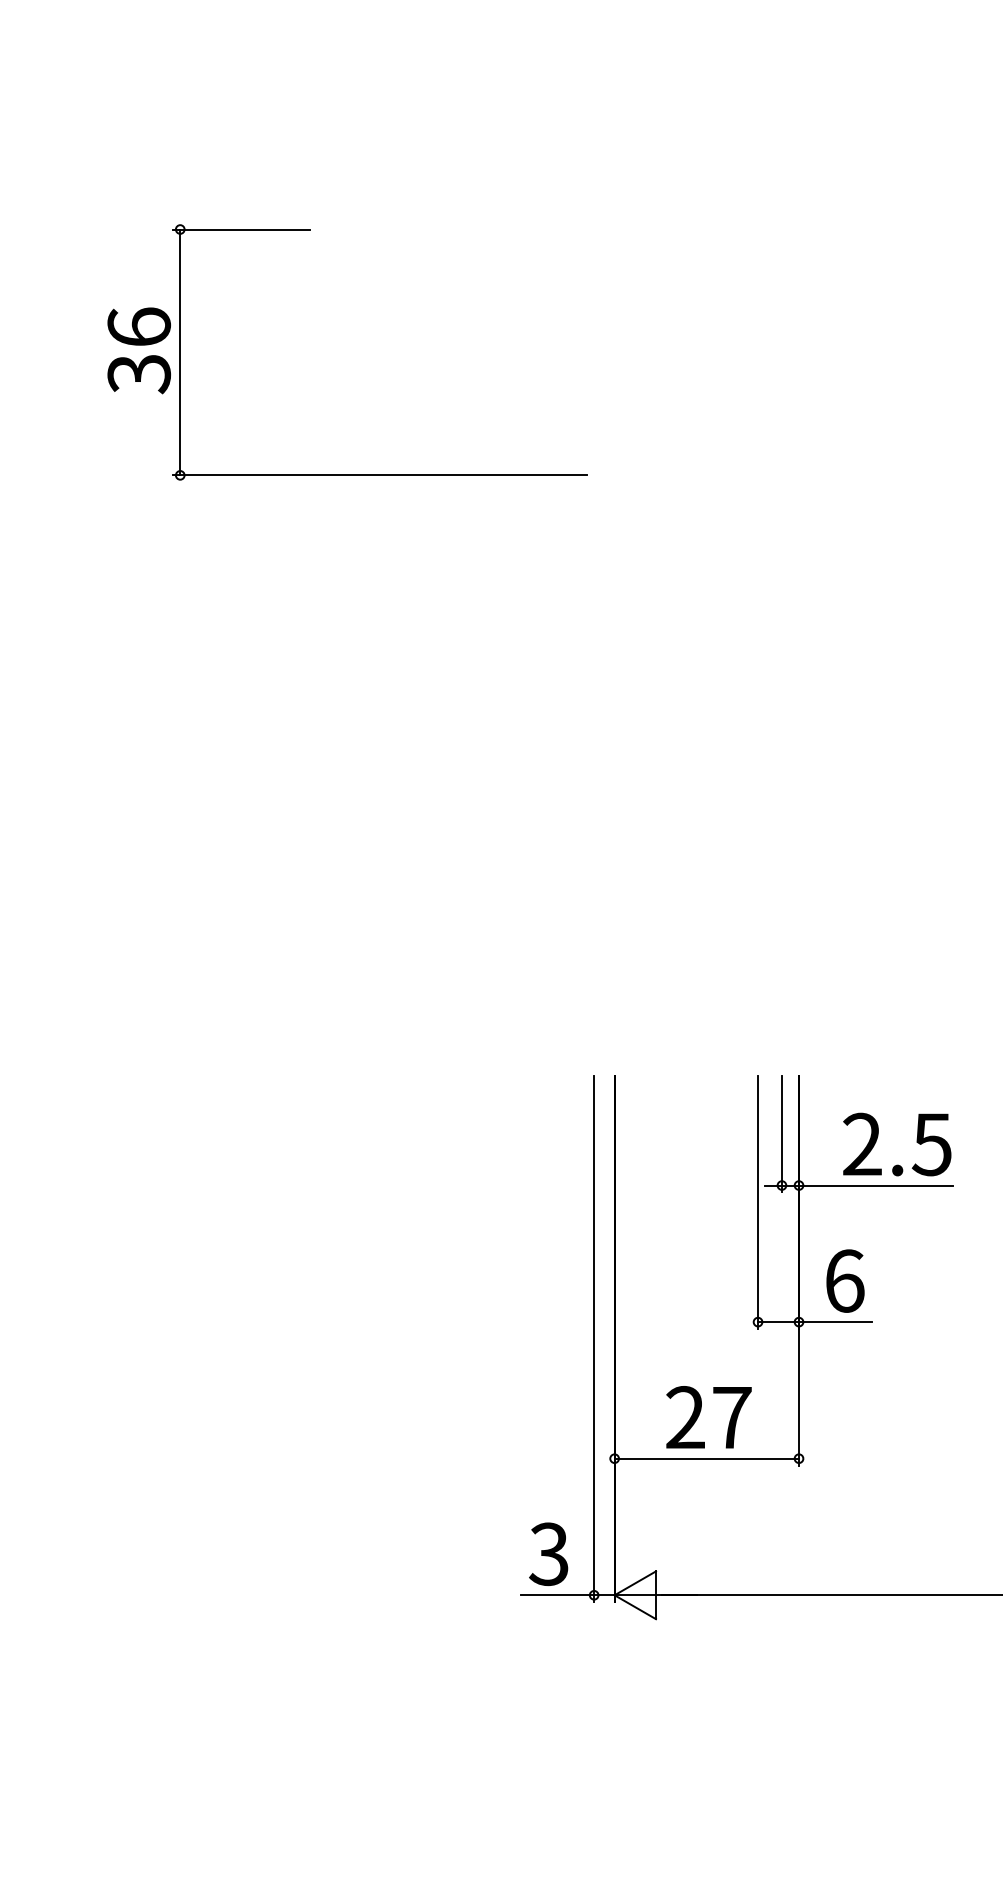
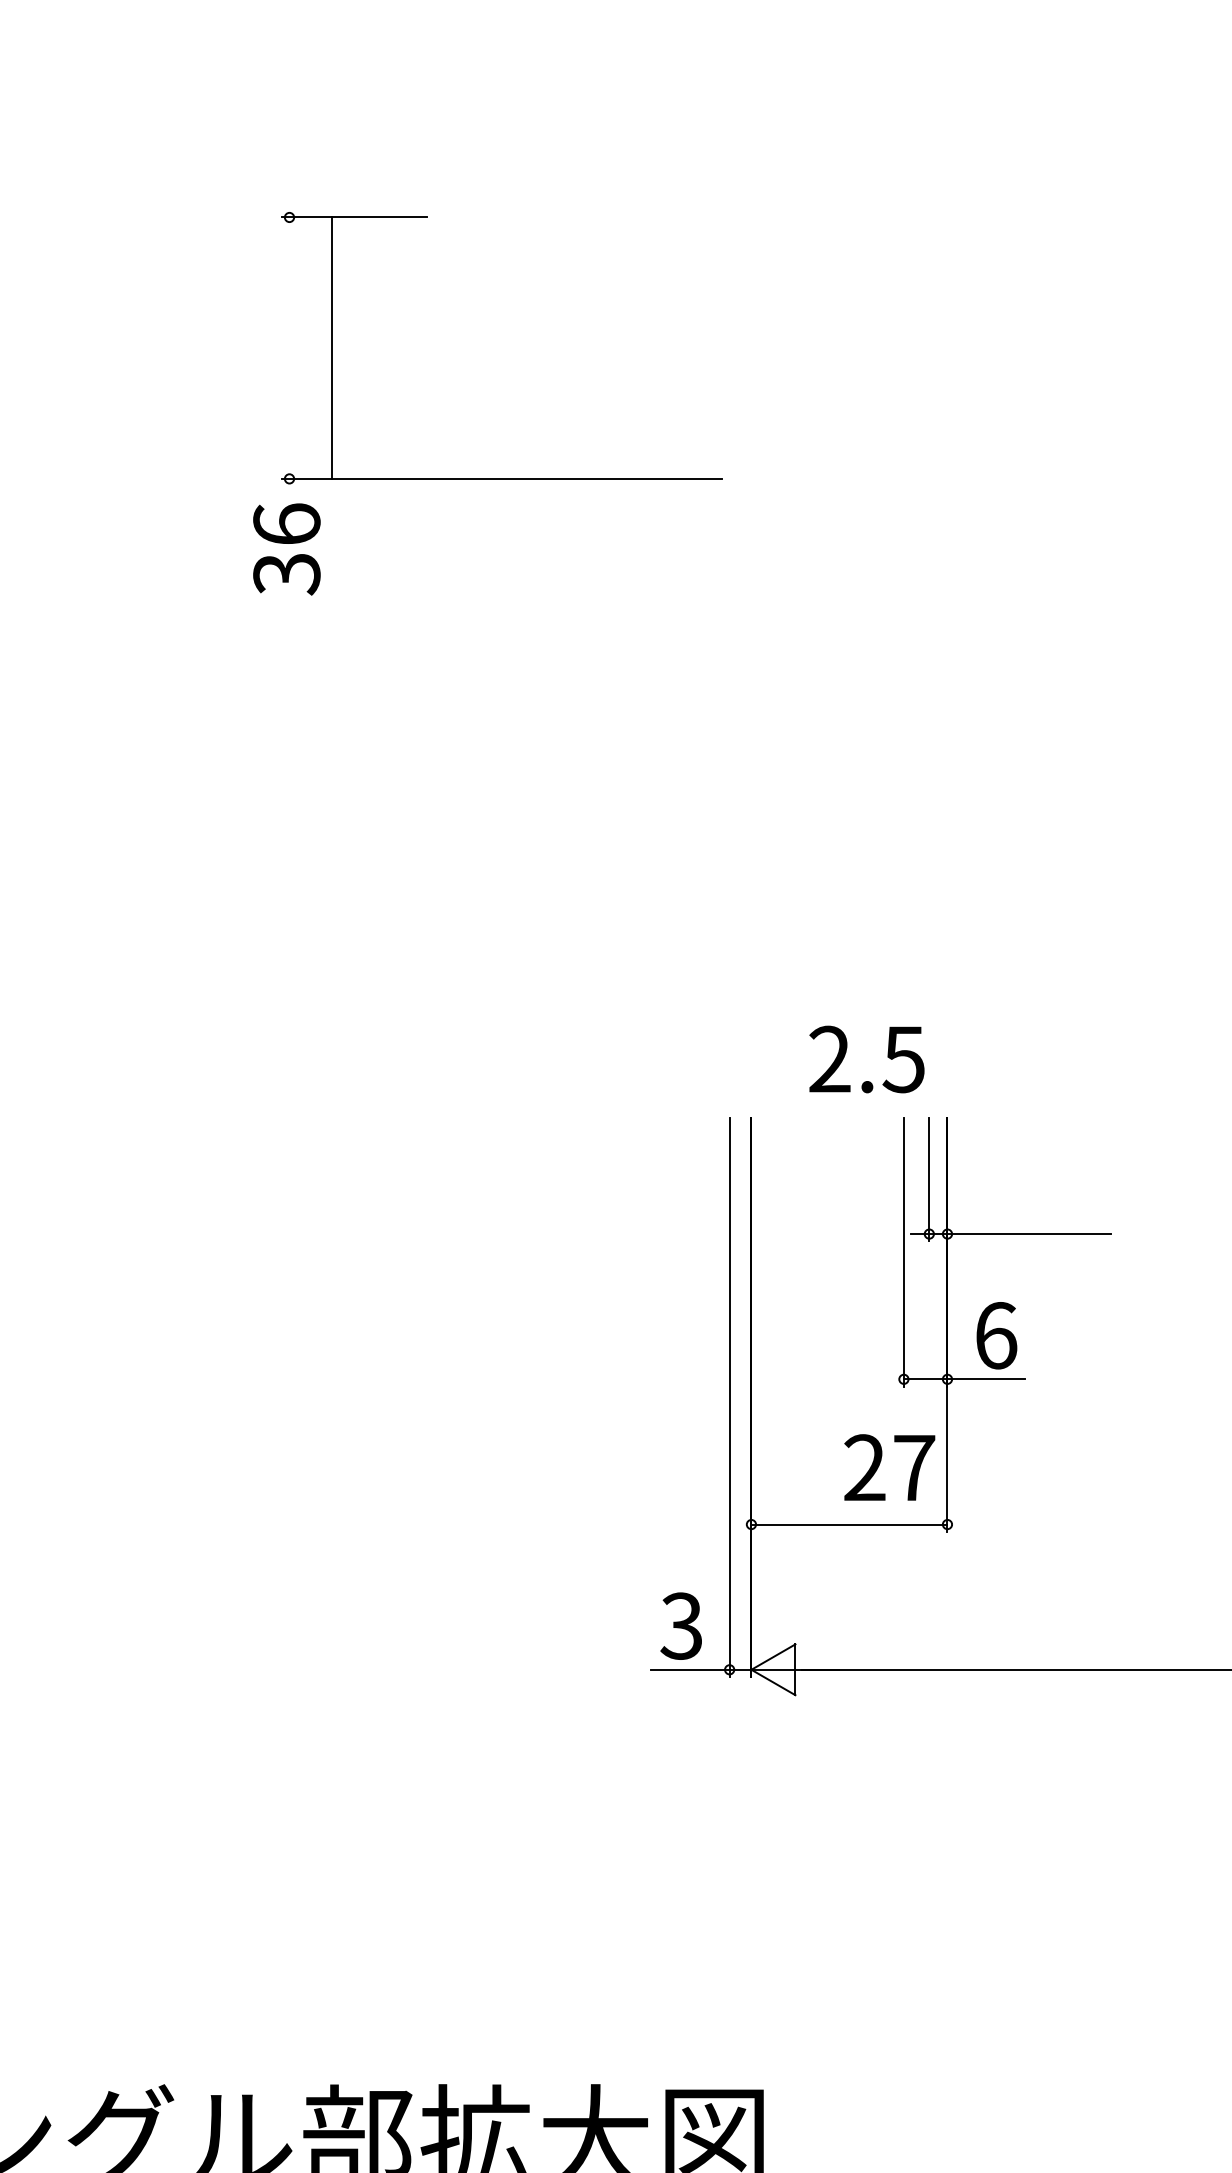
text: (138, 350) -> (286, 549), moved
line: (180, 351) -> (331, 347), moved
text: (896, 1144) -> (866, 1059), moved
text: (708, 1417) -> (889, 1467), moved

